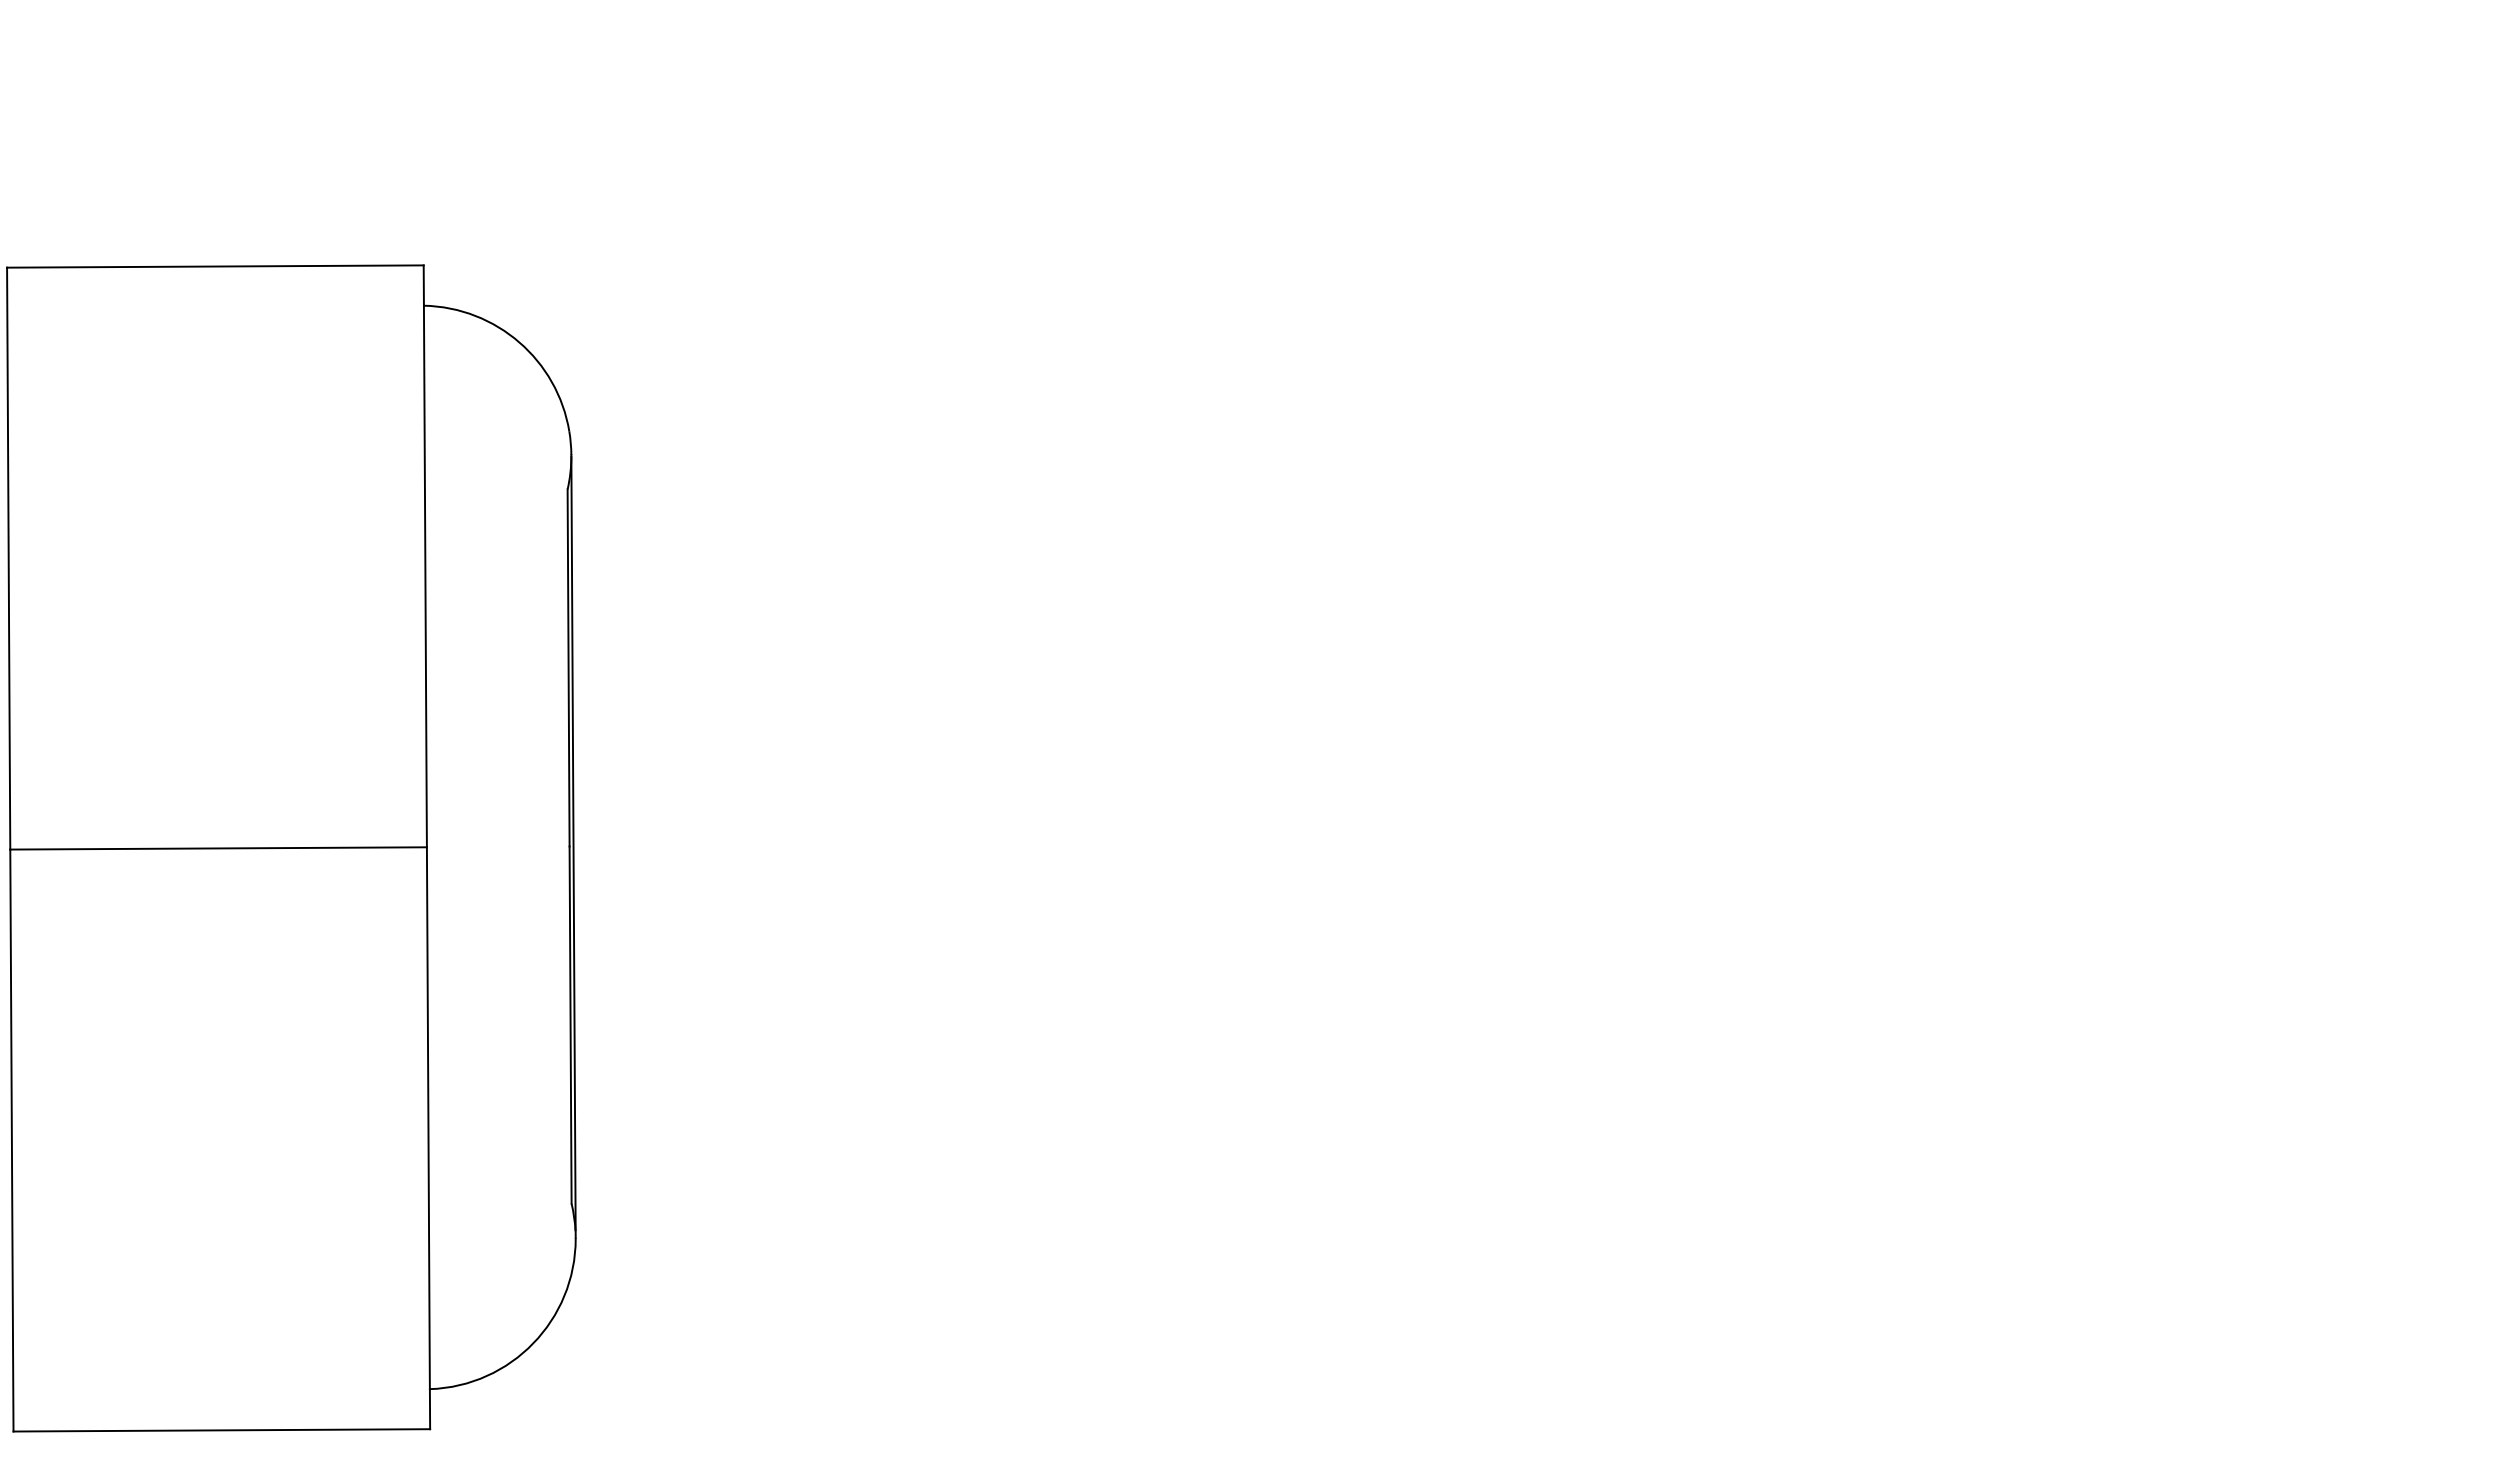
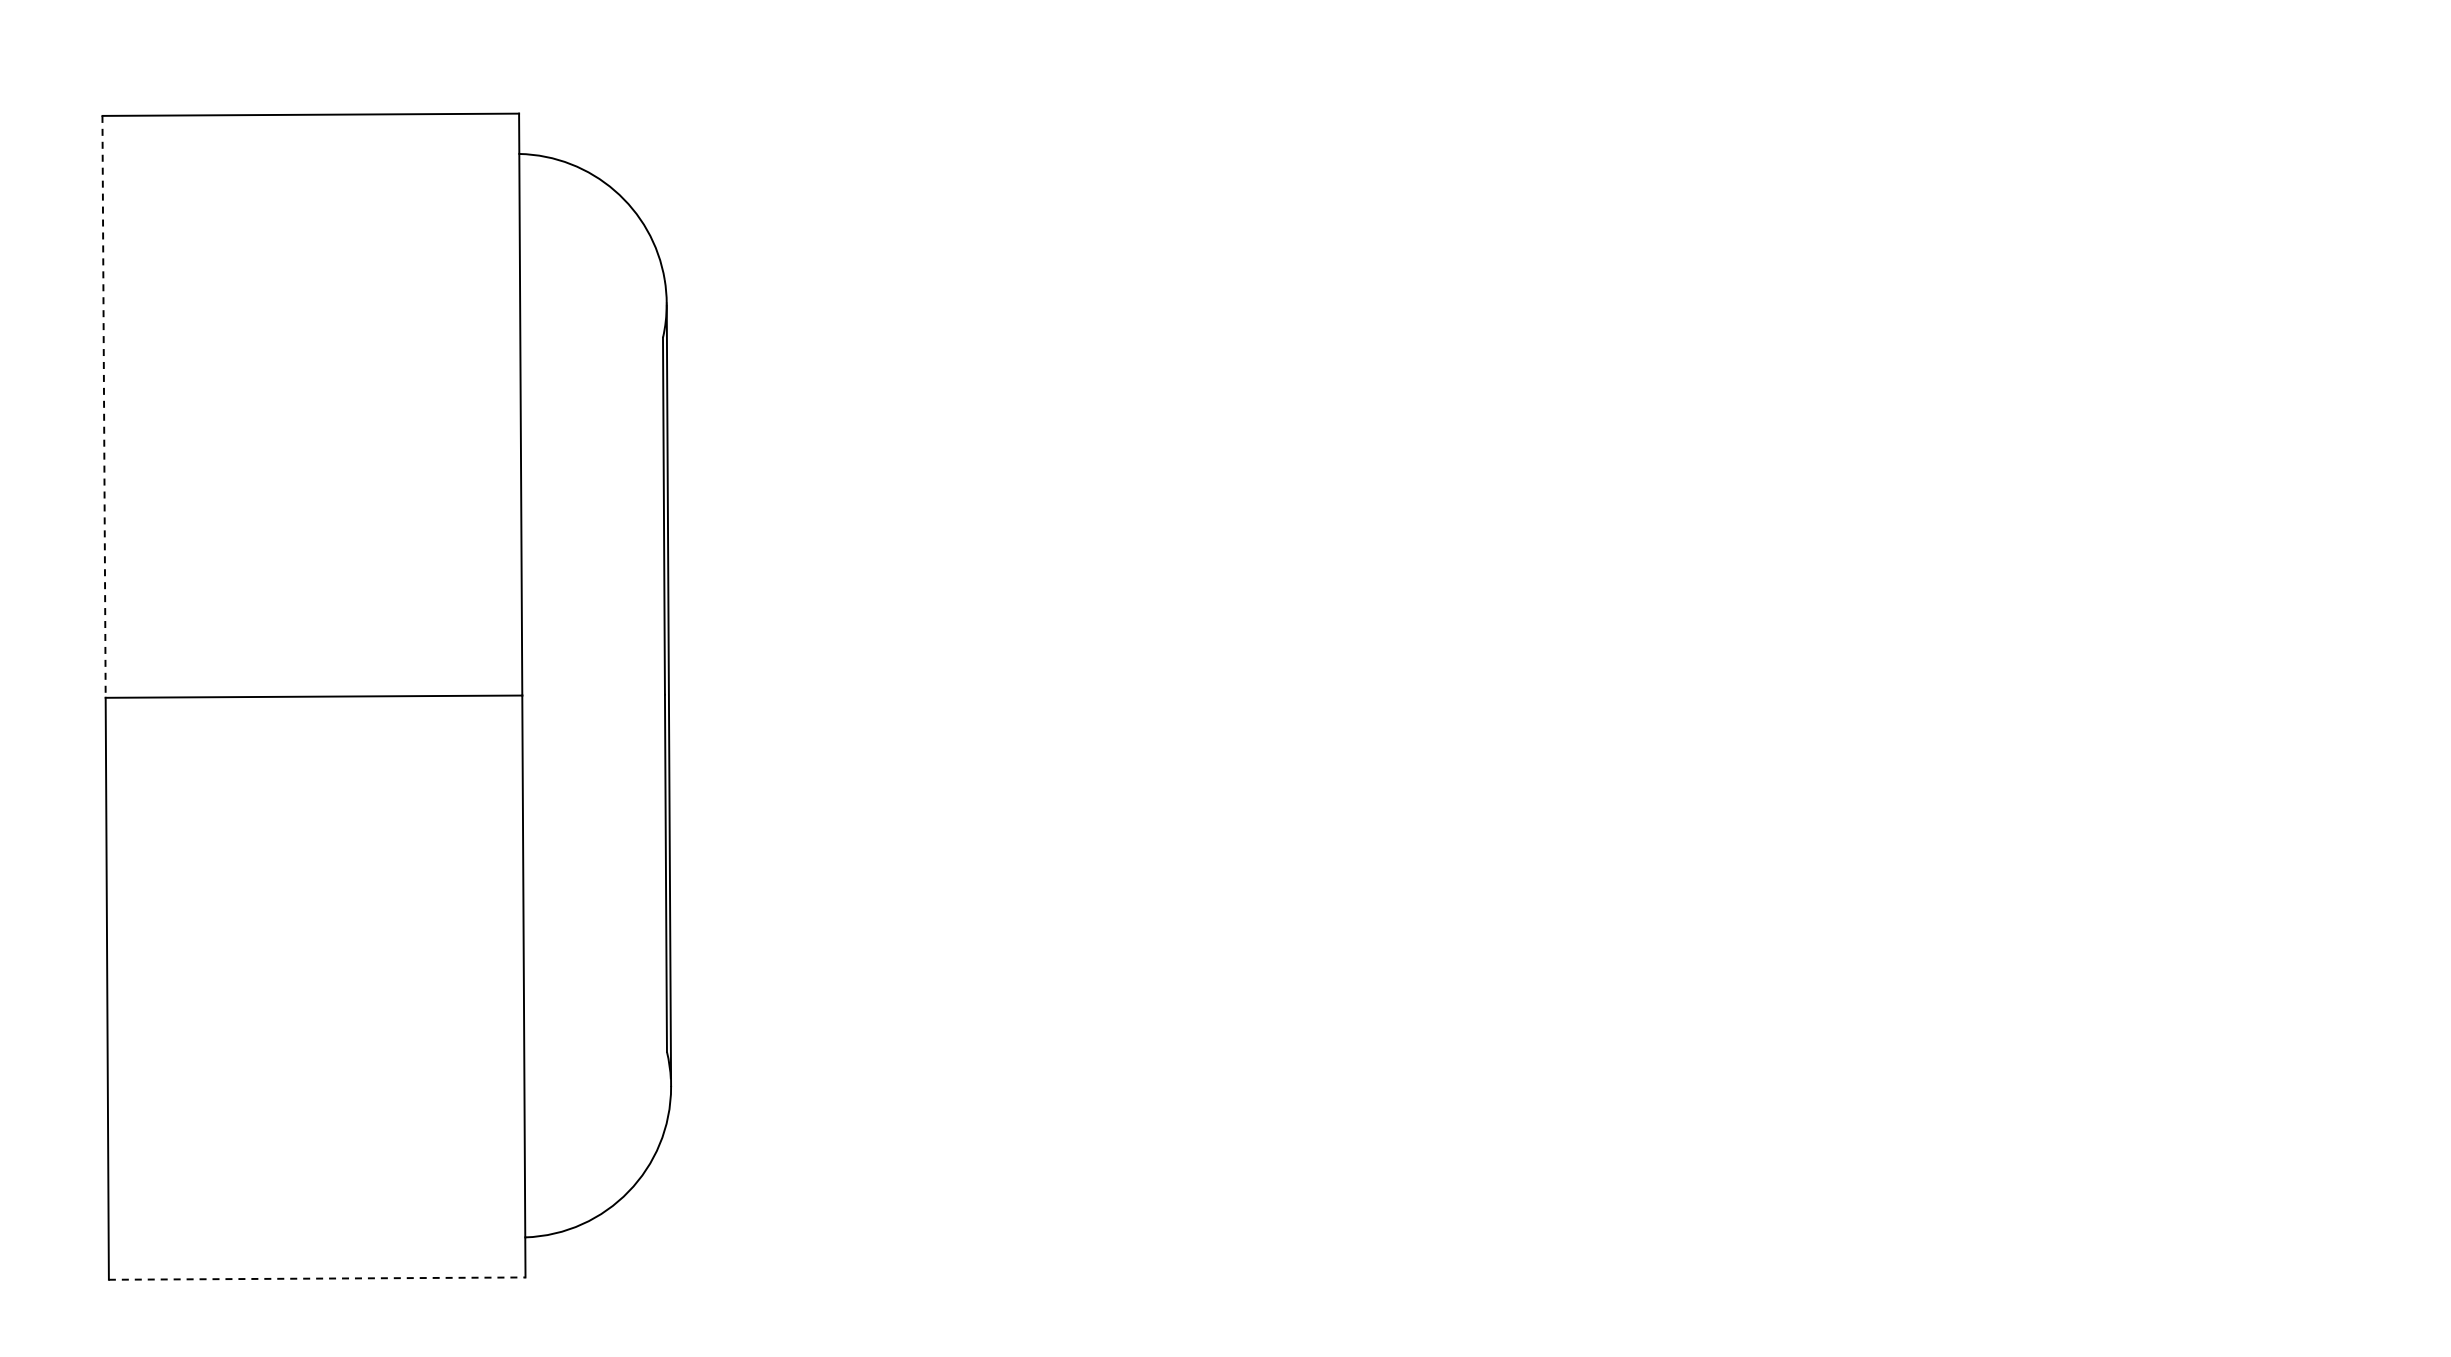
line: (8, 558) -> (103, 406), solid -> dashed
line: (222, 1430) -> (317, 1278), solid -> dashed

